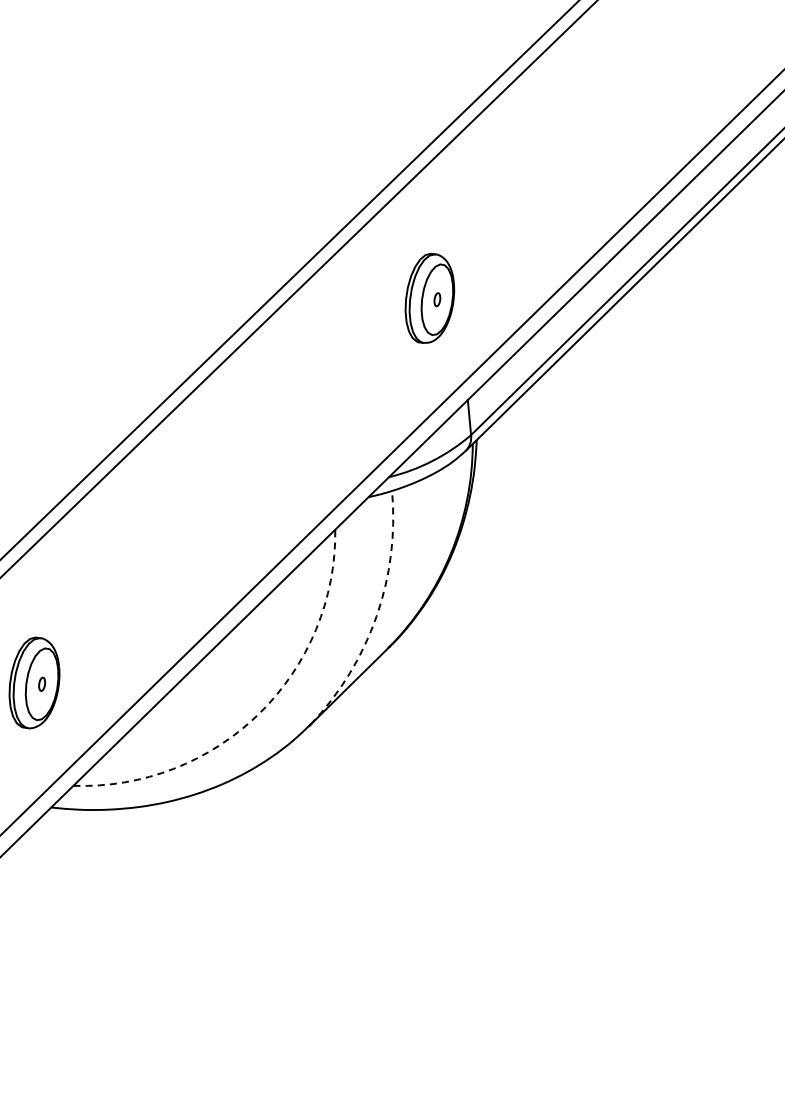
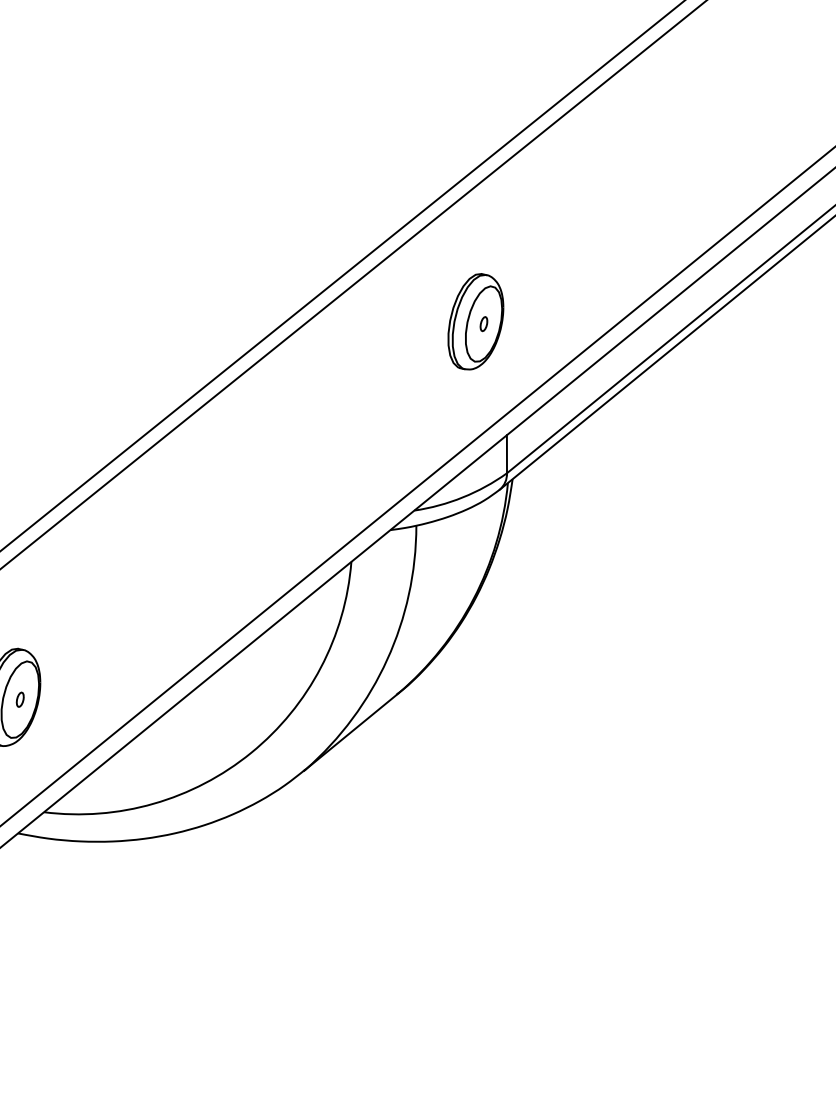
arc: (376, 616) -> (387, 659), dashed -> solid
arc: (259, 713) -> (251, 752), dashed -> solid

